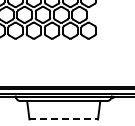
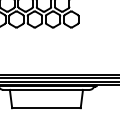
line: (64, 119) -> (47, 108), dashed -> solid

